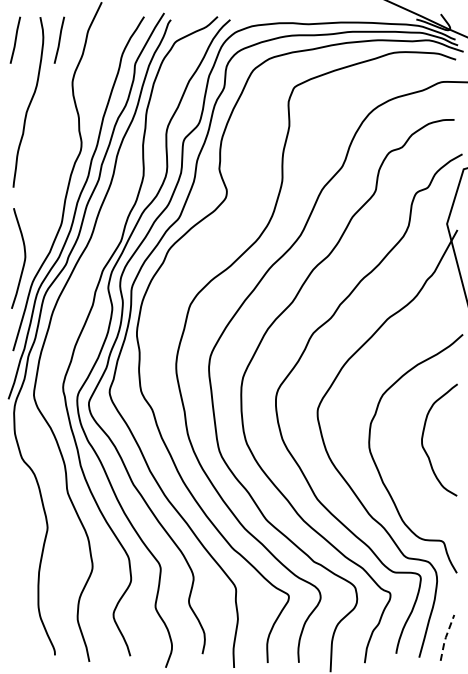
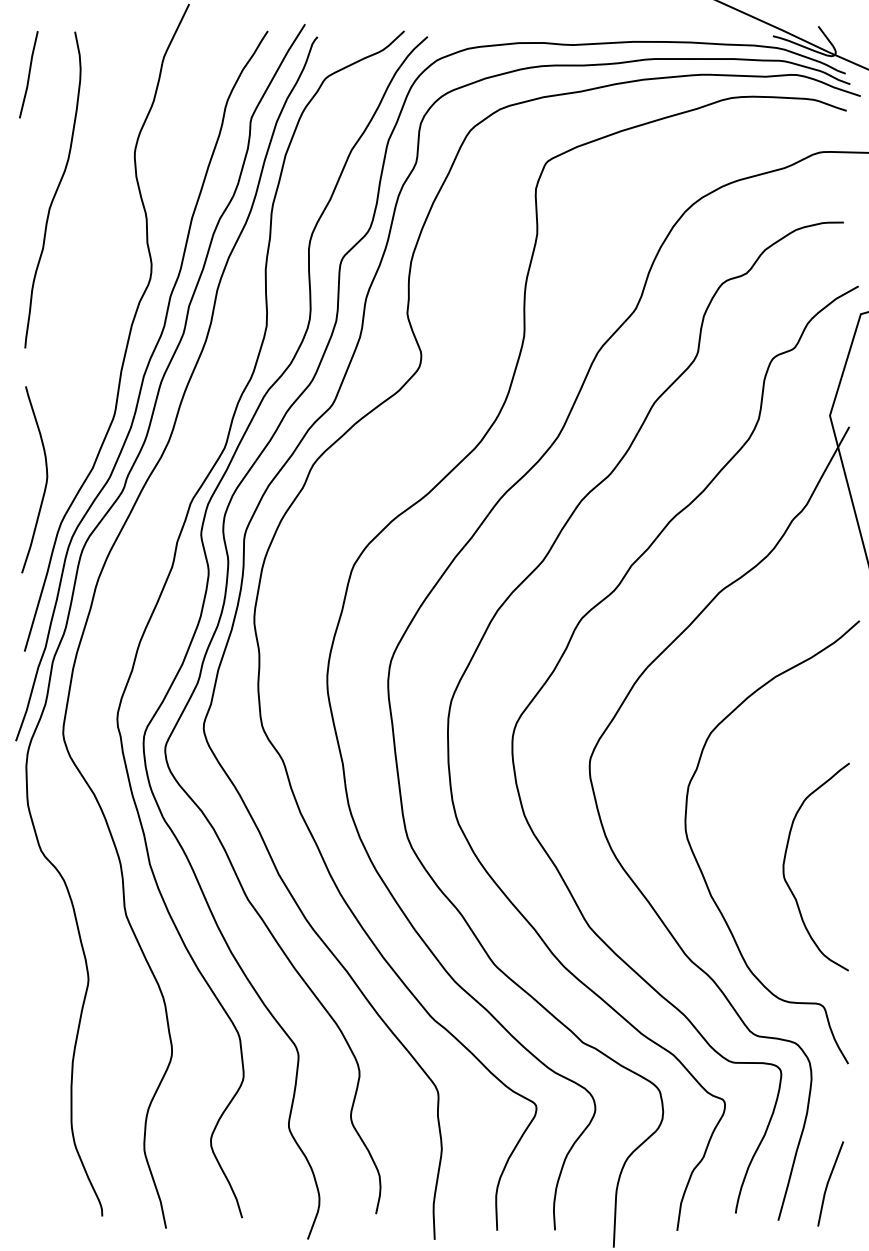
line: (59, 39) -> (110, 73), removed
curve: (423, 437) -> (786, 862), moved
line: (445, 638) -> (827, 1185), dashed -> solid

